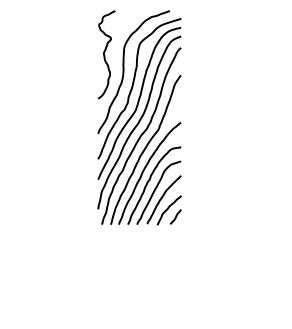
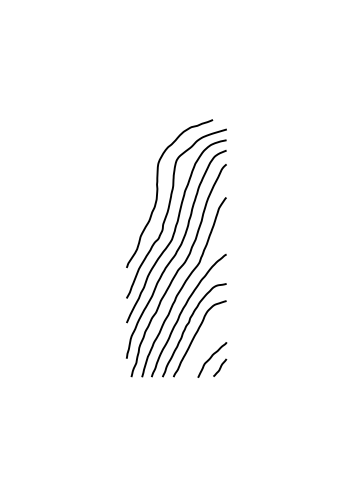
curve: (104, 54) -> (134, 172), removed
curve: (161, 199) -> (203, 346), removed

